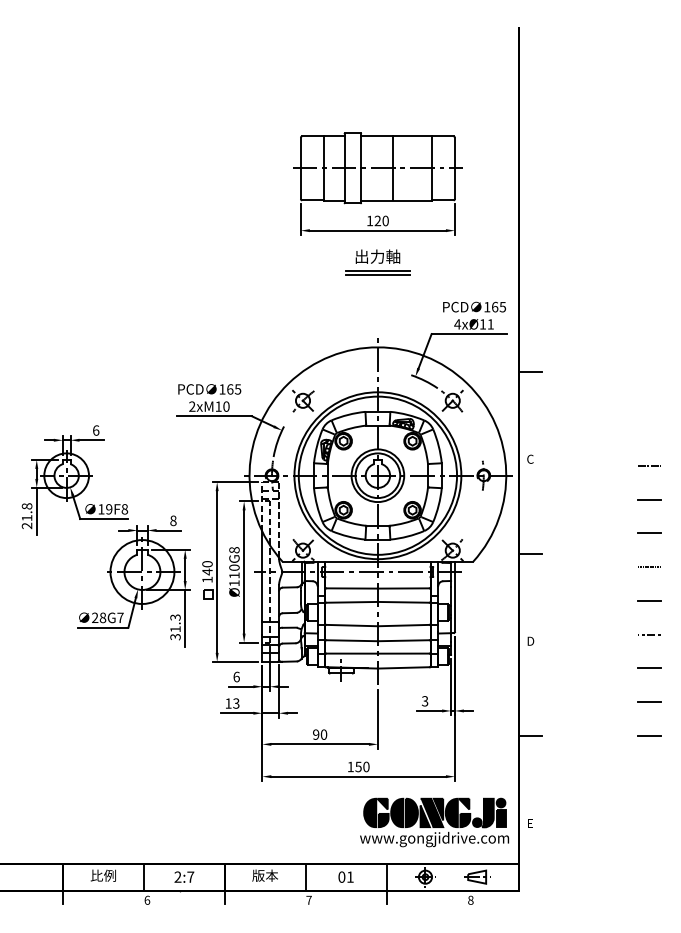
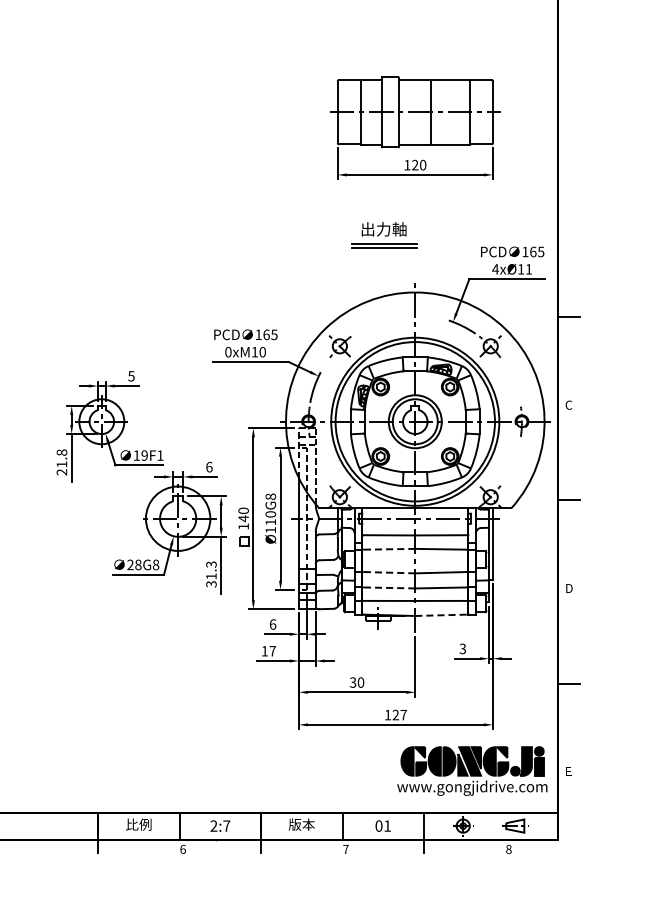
part: (377, 262) -> (383, 235), moved
text: (192, 406) -> (228, 352), 2xM10 -> 0xM10
text: (95, 430) -> (130, 376), 6 -> 5
text: (124, 509) -> (160, 455), 19F8 -> 19F1
text: (173, 520) -> (209, 466), 8 -> 6
line: (351, 602) -> (388, 549), solid -> dashed
text: (120, 617) -> (156, 564), 28G7 -> 28G8
line: (351, 625) -> (388, 572), solid -> dashed
line: (351, 640) -> (388, 587), solid -> dashed
line: (404, 667) -> (442, 614), solid -> dashed
text: (236, 703) -> (272, 651), 13 -> 17
text: (316, 734) -> (353, 682), 90 -> 30
text: (362, 766) -> (399, 714), 150 -> 127

